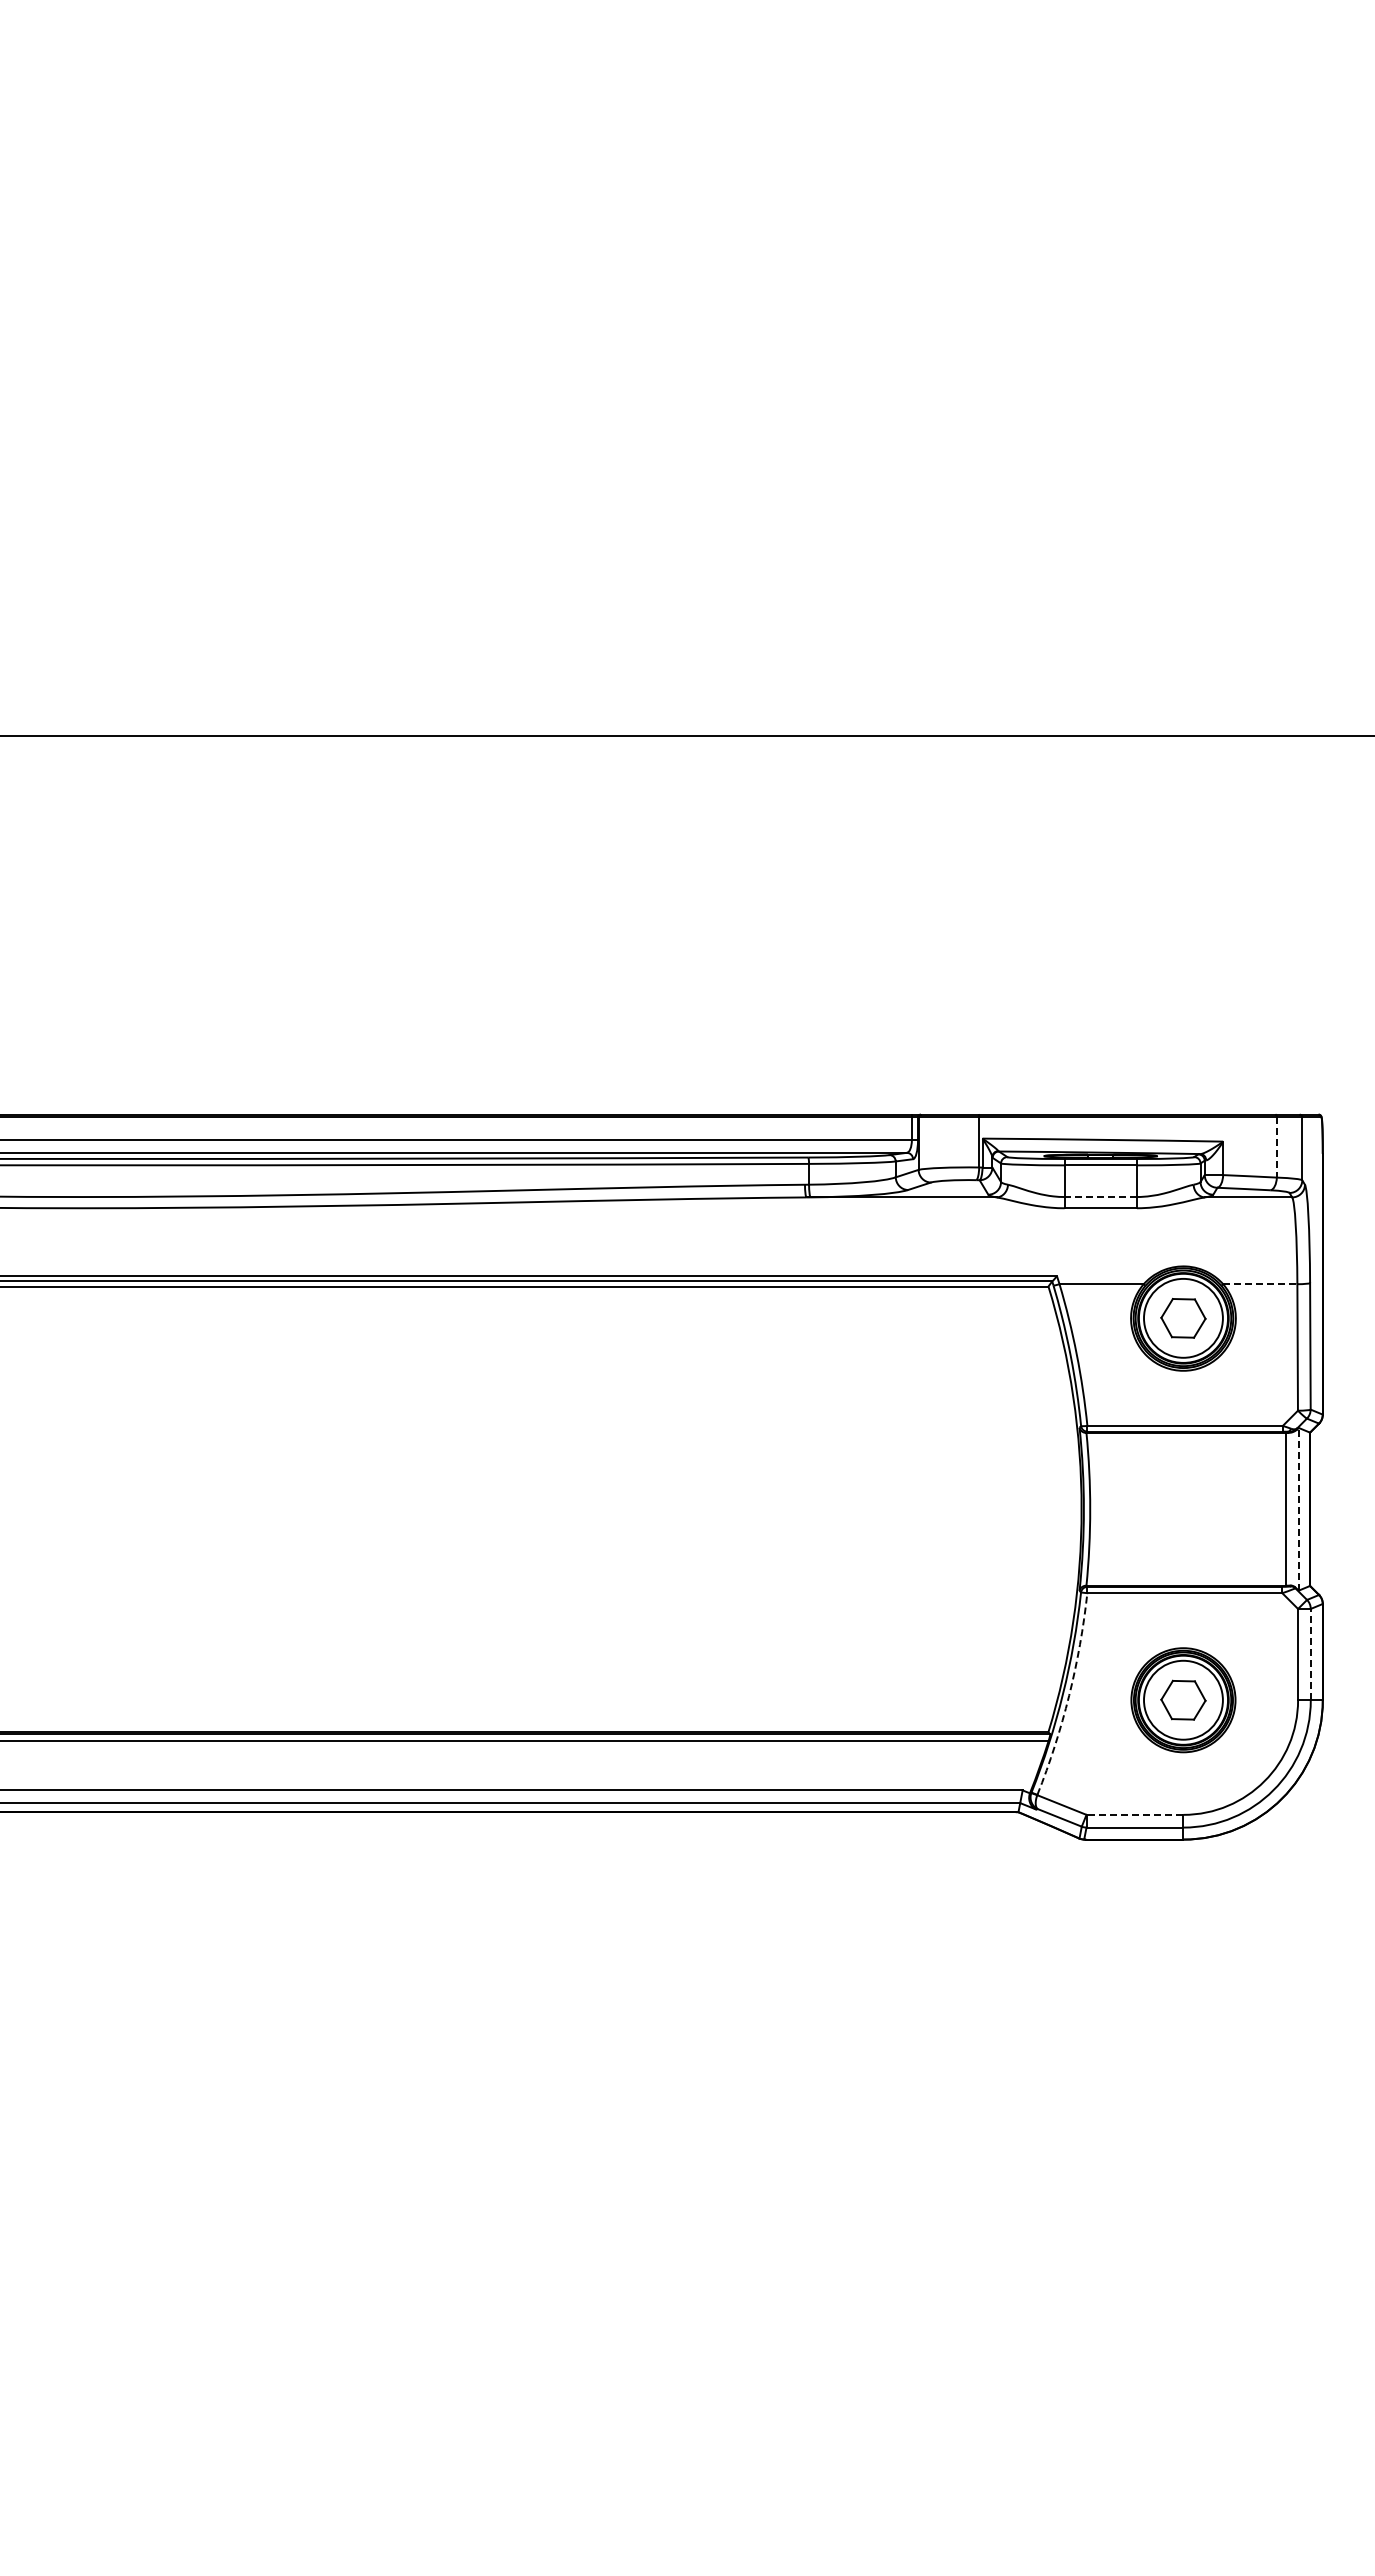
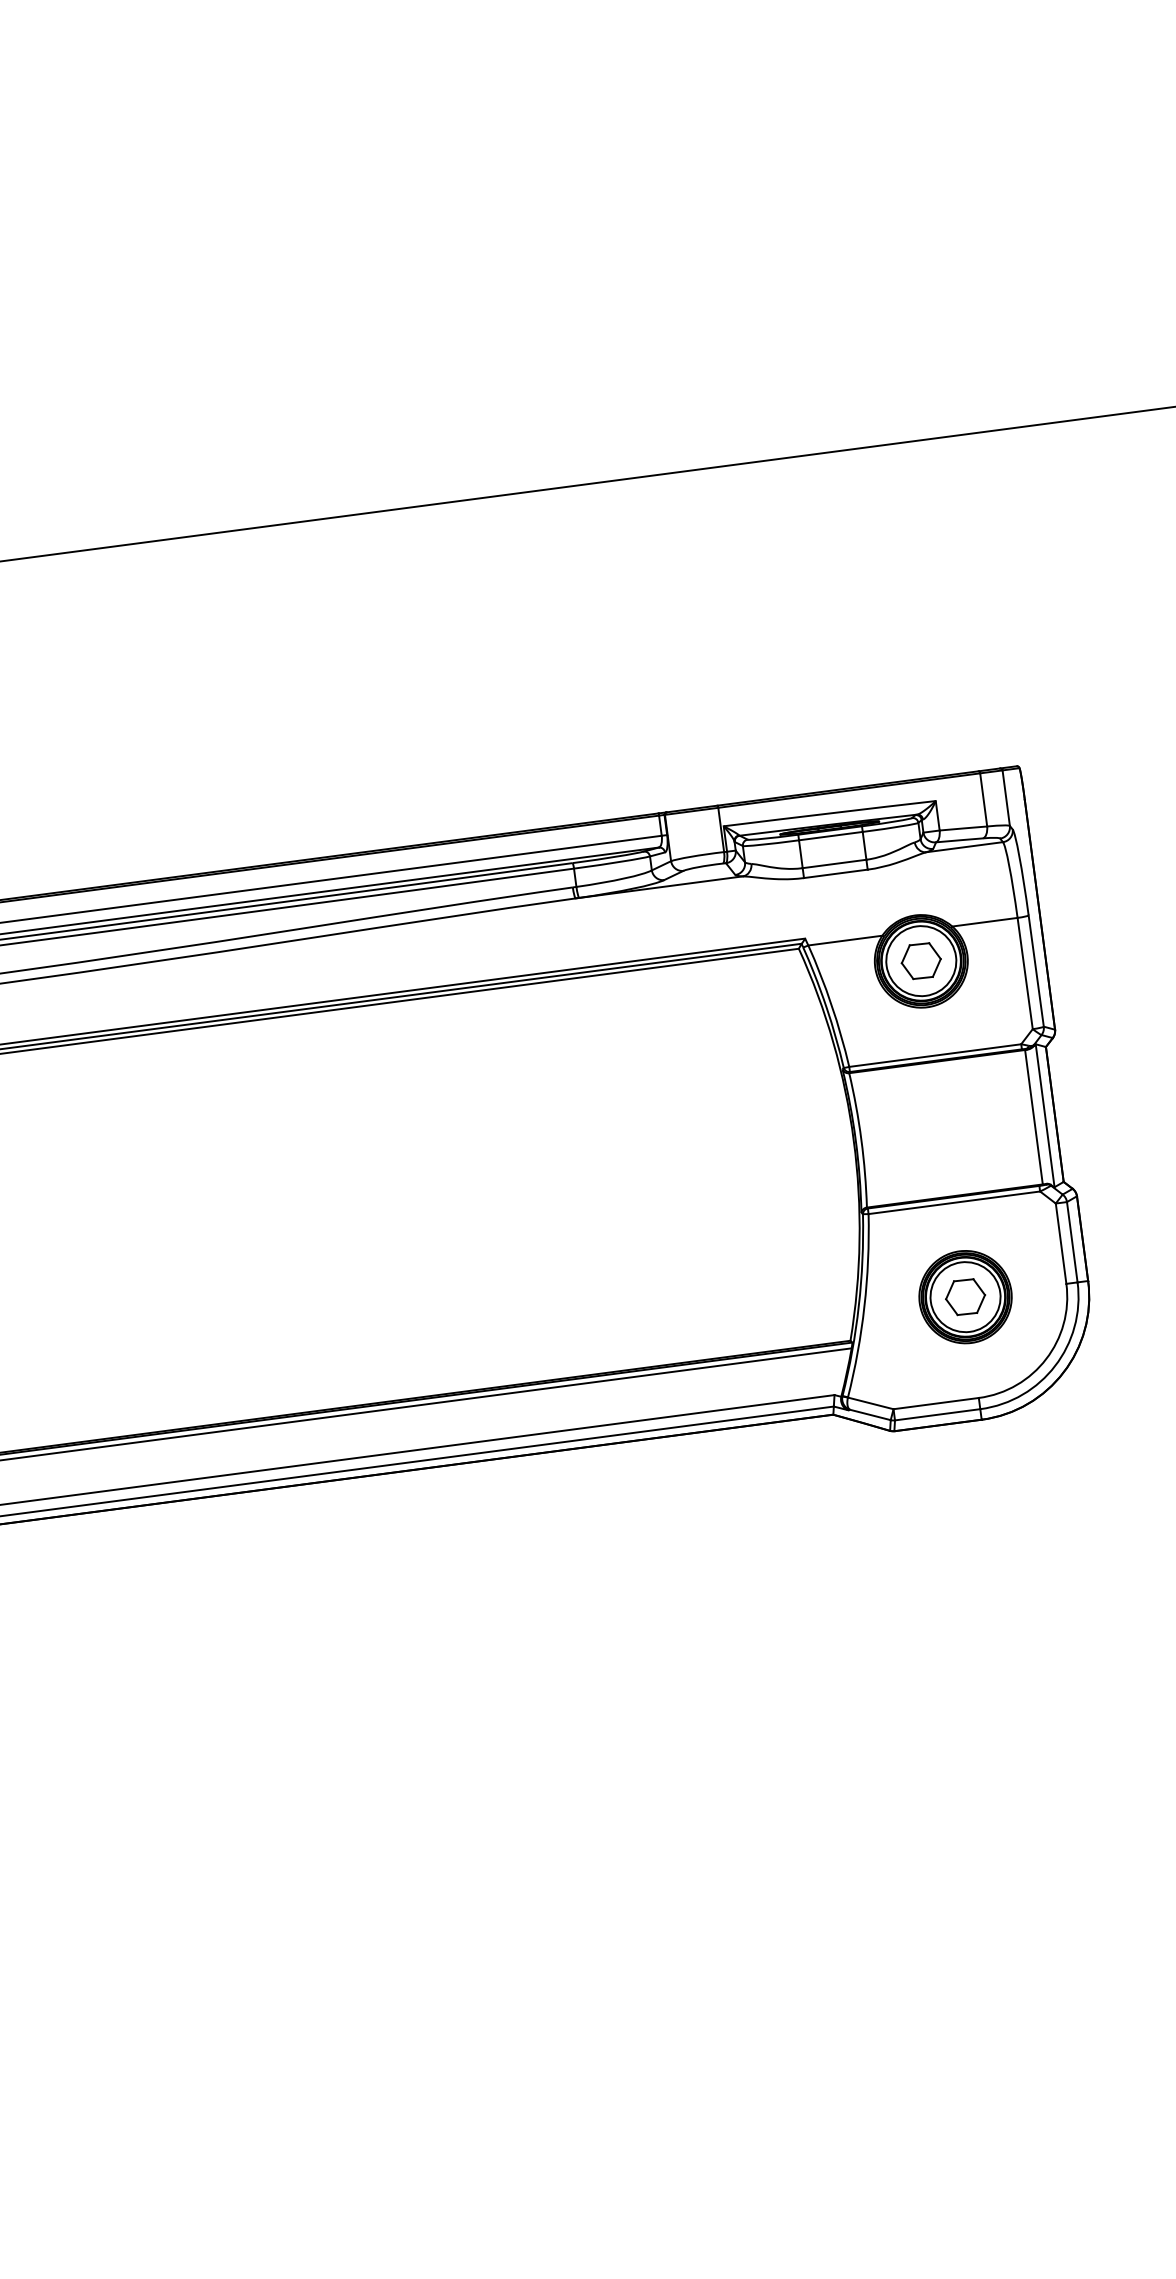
line: (1276, 1147) -> (983, 800), dashed -> solid
line: (1100, 1197) -> (834, 864), dashed -> solid
line: (1260, 1284) -> (985, 922), dashed -> solid
line: (1299, 1508) -> (1045, 1114), dashed -> solid
line: (1310, 1654) -> (1072, 1242), dashed -> solid
arc: (1069, 1695) -> (864, 1306), dashed -> solid
line: (1134, 1814) -> (935, 1403), dashed -> solid

